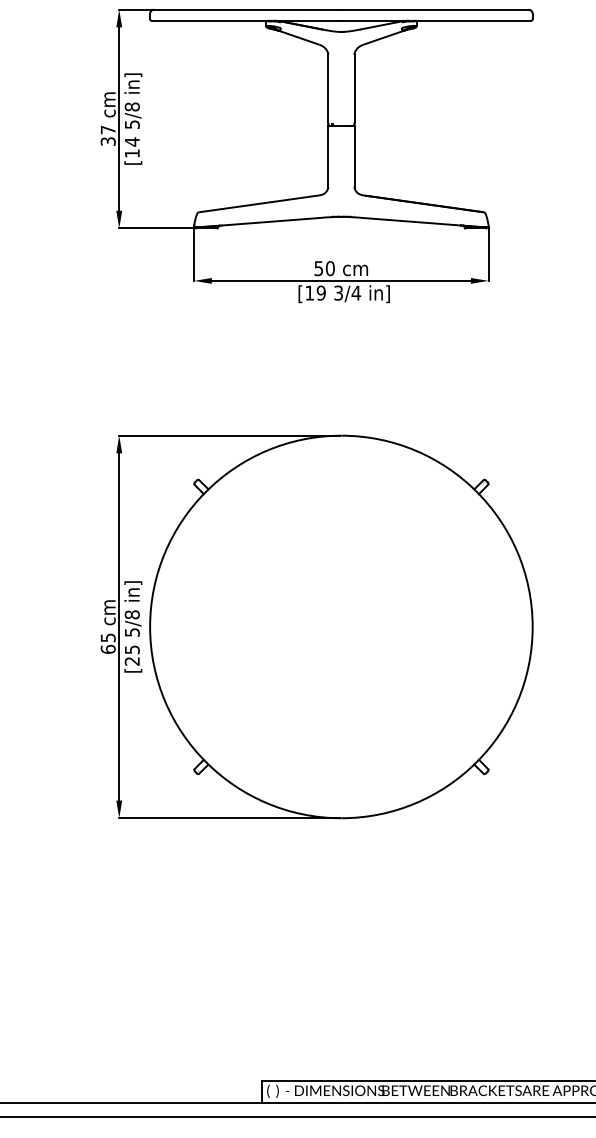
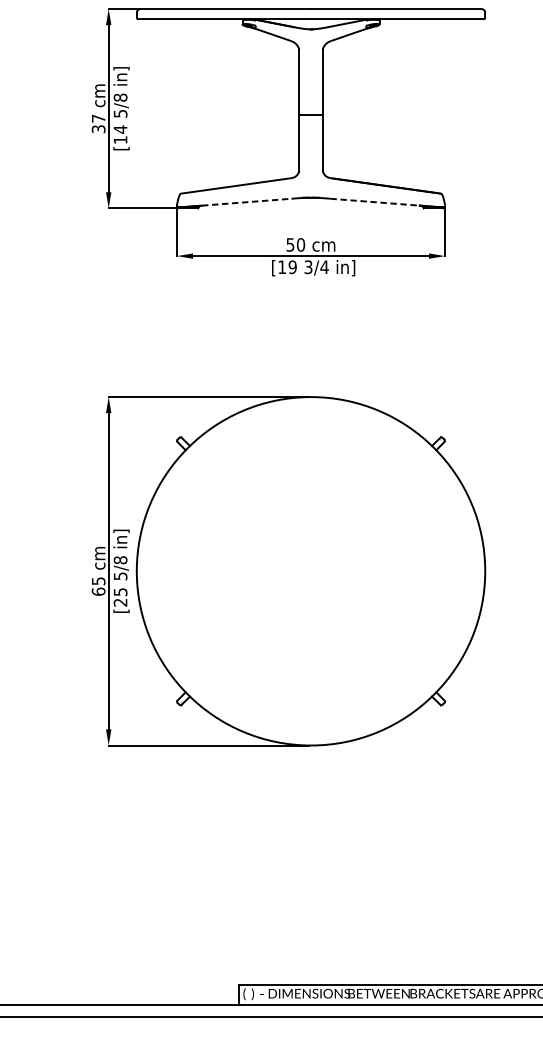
line: (271, 221) -> (247, 201), solid -> dashed
line: (412, 221) -> (375, 201), solid -> dashed

